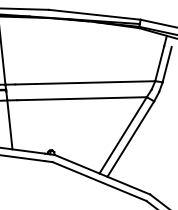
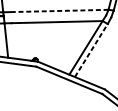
line: (85, 82) -> (59, 10), solid -> dashed
line: (131, 138) -> (91, 50), solid -> dashed

